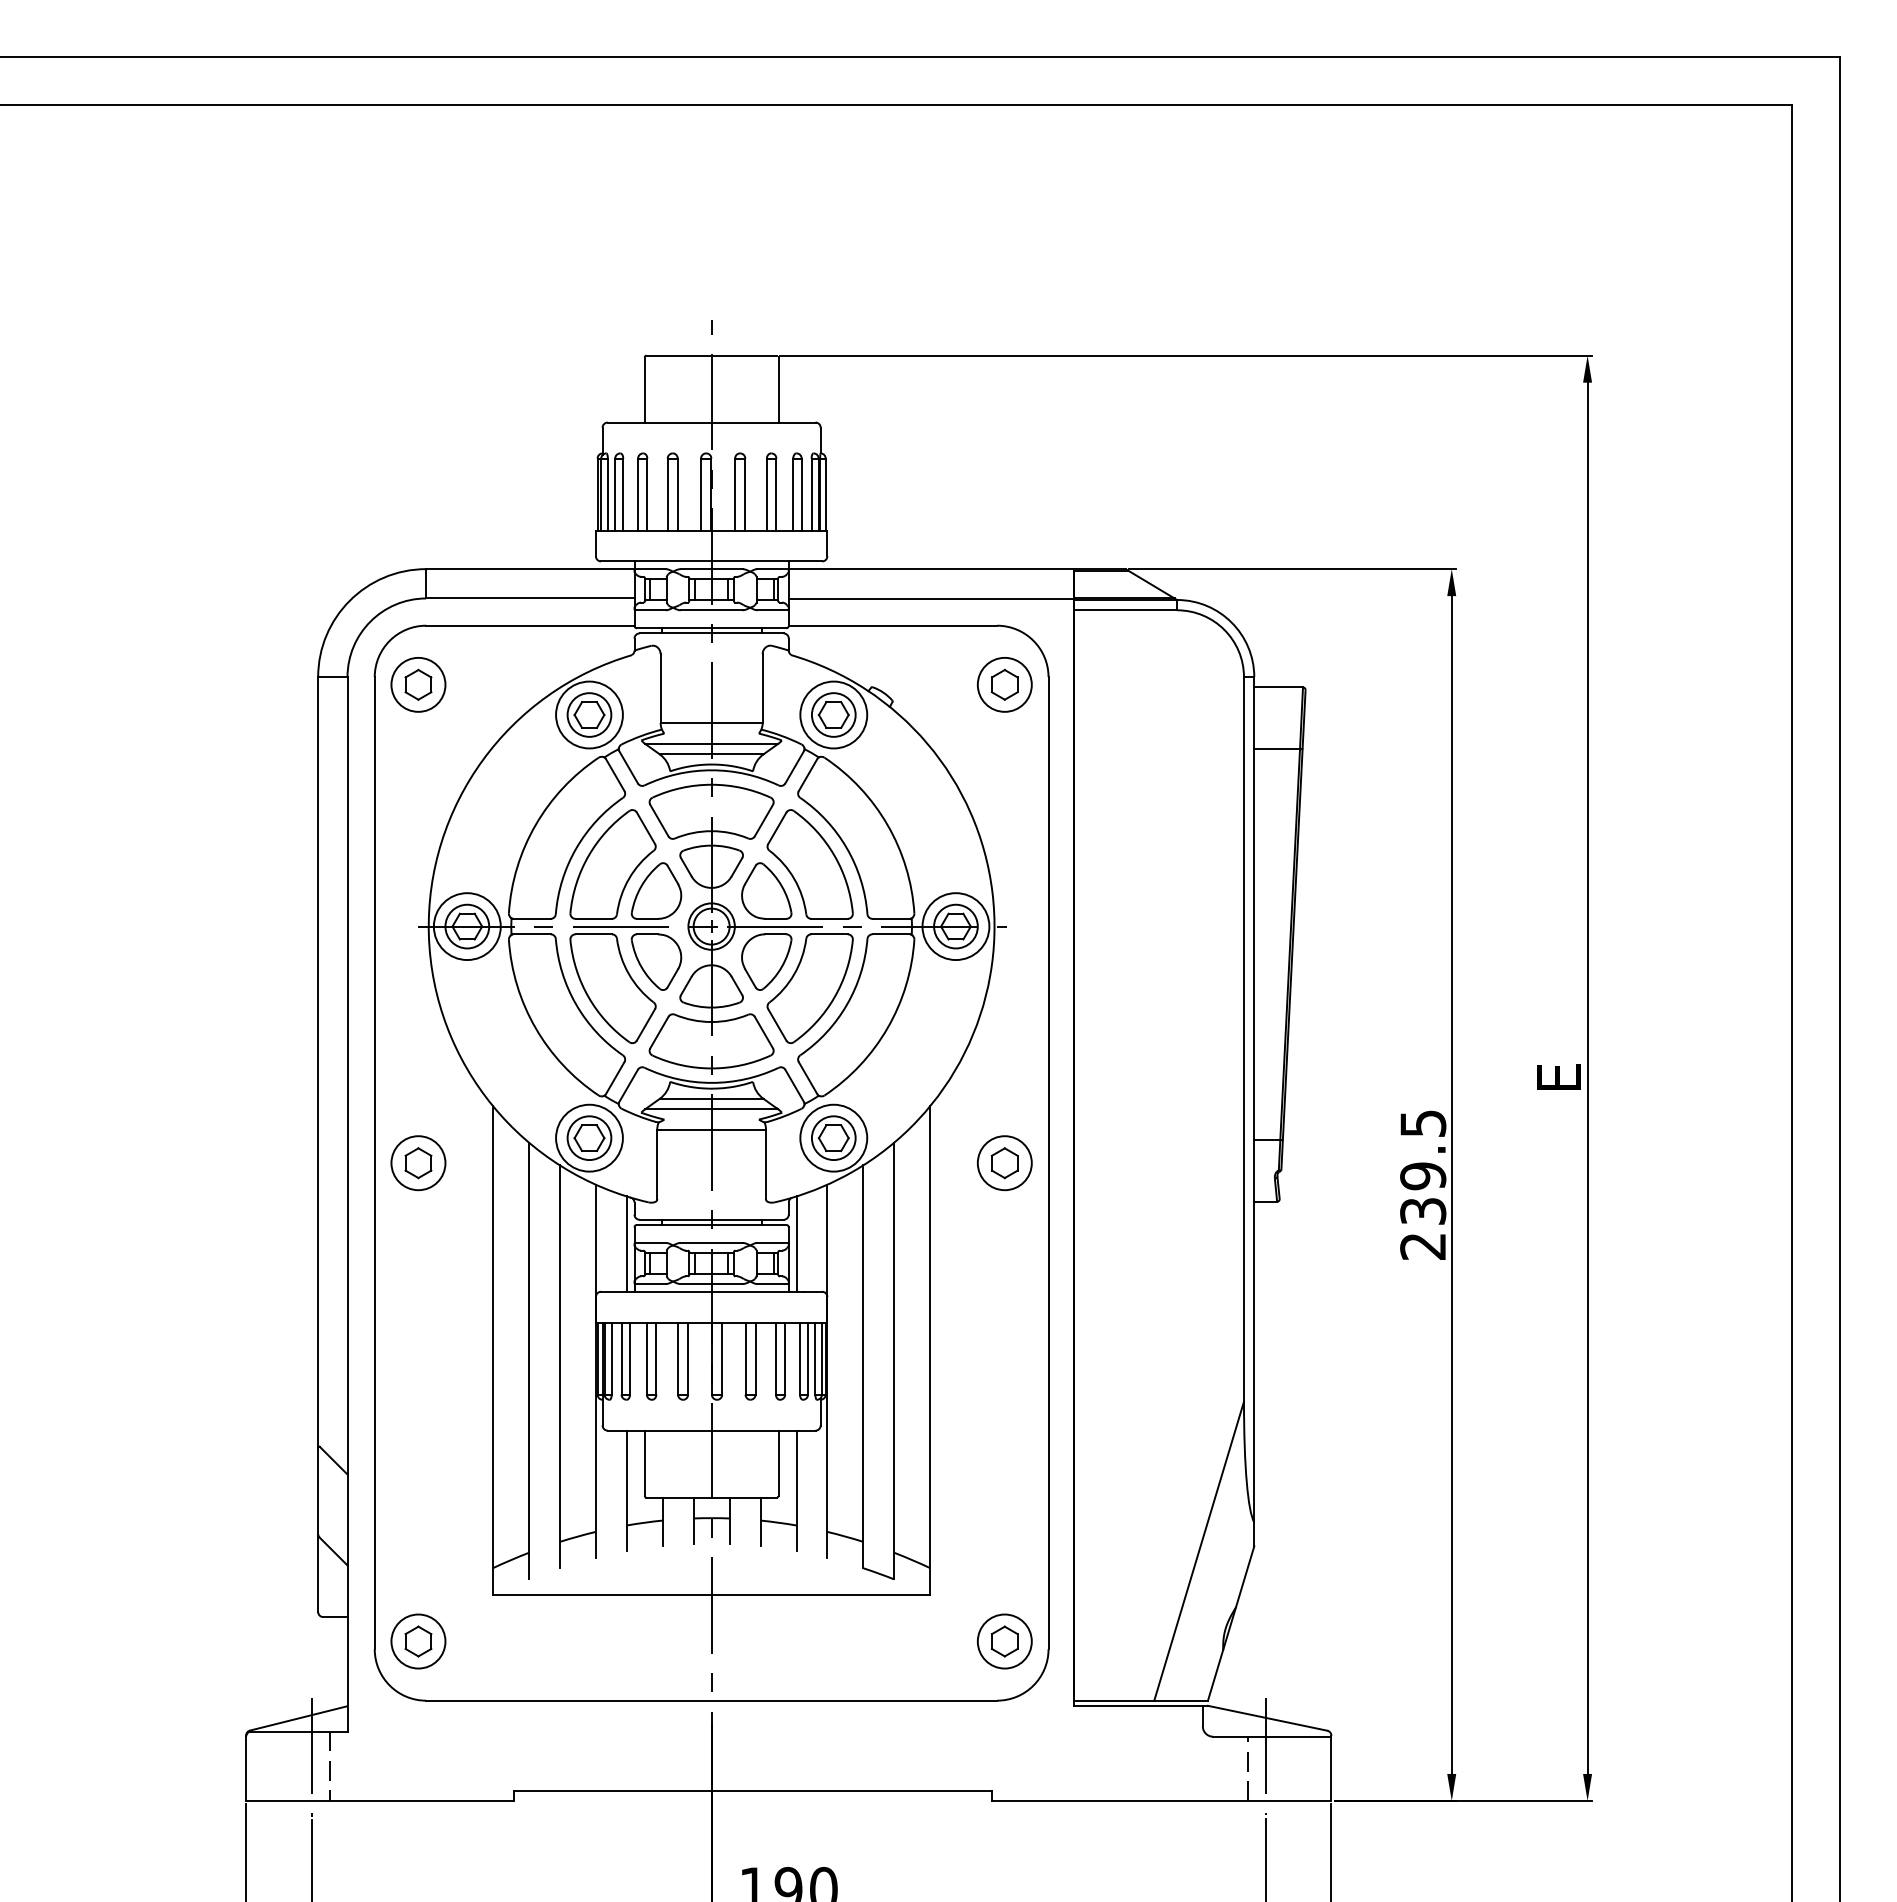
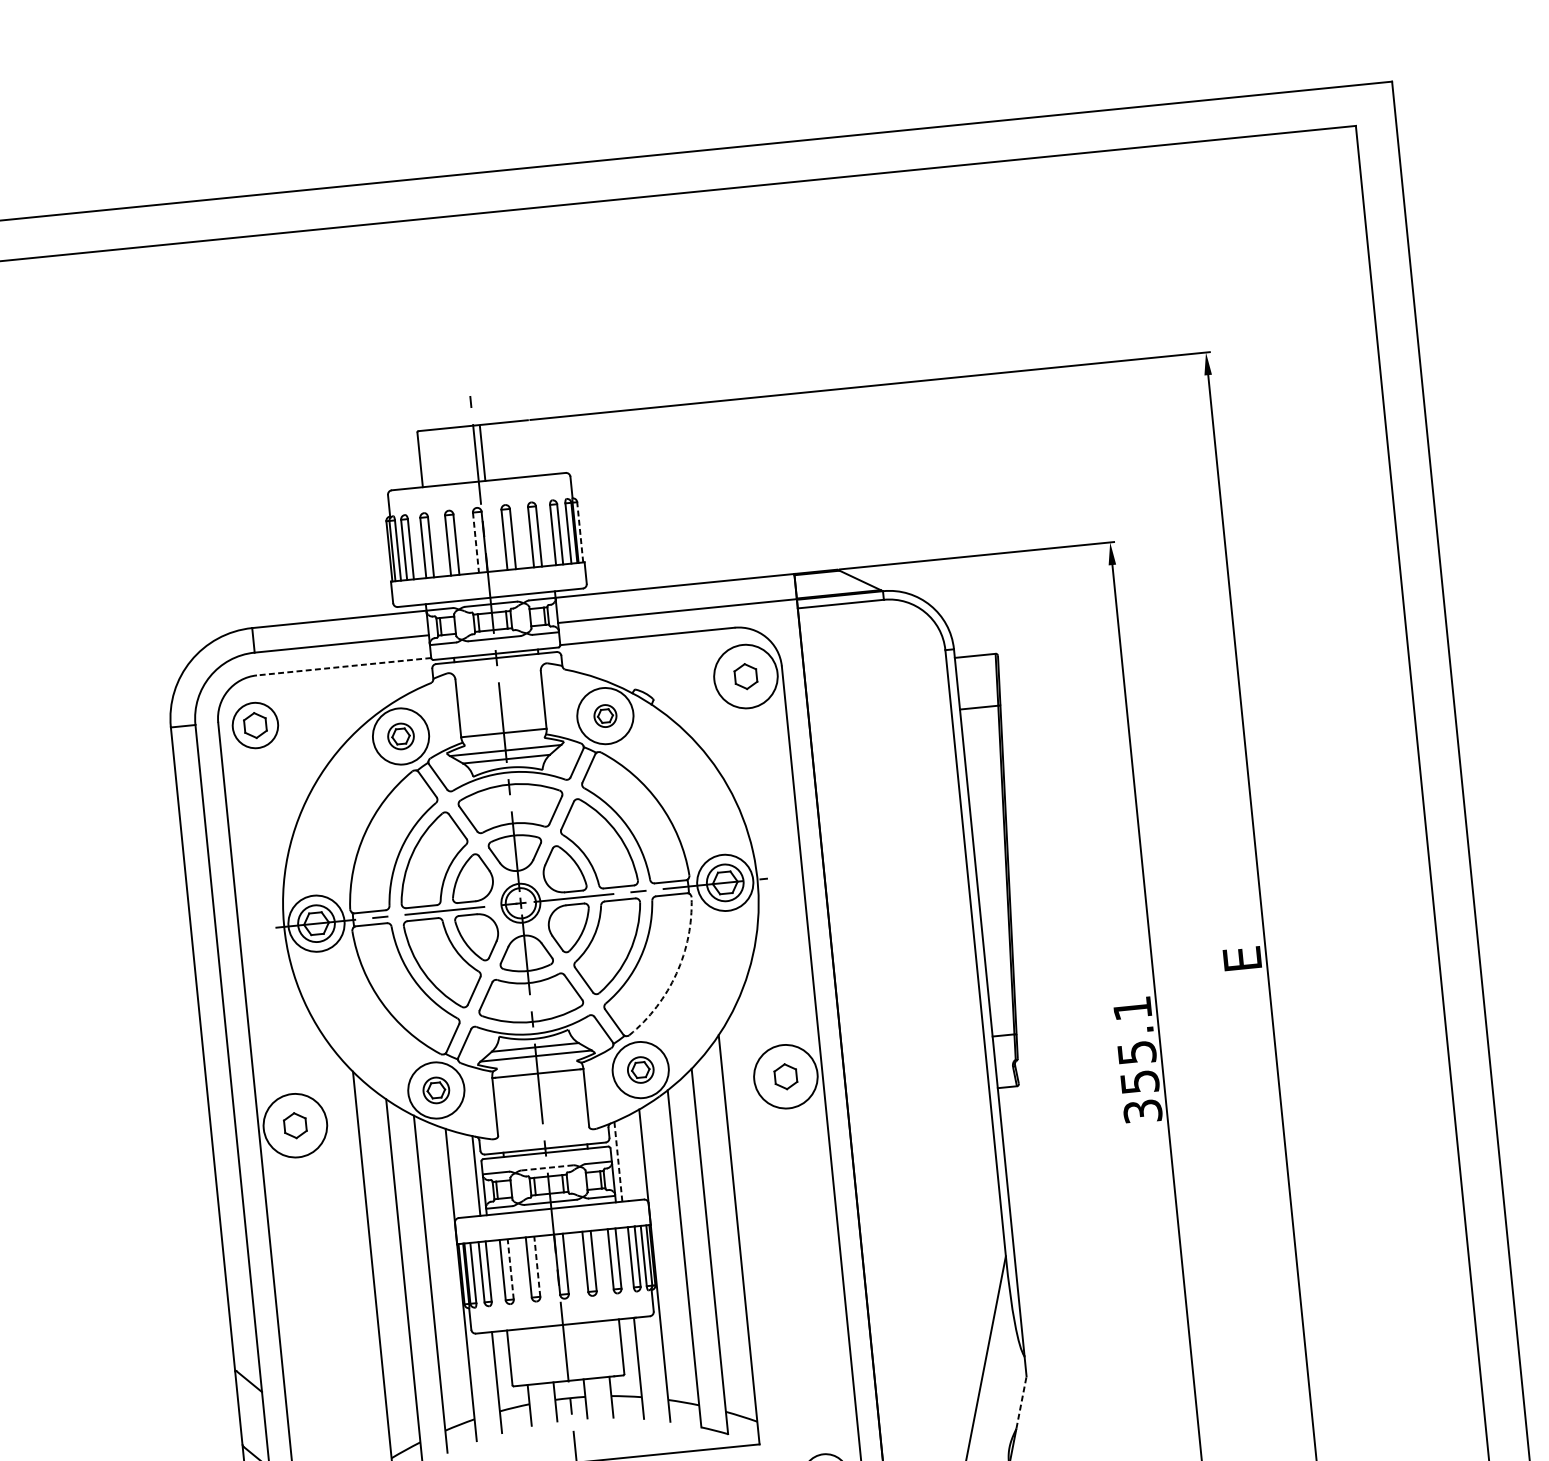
line: (778, 389) -> (482, 453), moved
line: (825, 494) -> (580, 532), solid -> dashed
line: (701, 495) -> (476, 543), solid -> dashed
line: (529, 625) -> (343, 666), solid -> dashed
circle: (1004, 684) -> (745, 676), size x1.4
part: (589, 714) -> (401, 736), size x0.7
part: (833, 714) -> (605, 715), size x0.6
arc: (887, 1028) -> (676, 973), solid -> dashed
part: (589, 1137) -> (436, 1089), size x0.7
part: (833, 1137) -> (640, 1069), size x0.7
circle: (418, 1163) -> (295, 1125), size x1.4
circle: (1004, 1163) -> (785, 1077), size x1.4
text: (1423, 1184) -> (1137, 1059), 239.5 -> 355.1
line: (711, 1242) -> (547, 1167), solid -> dashed
line: (796, 1244) -> (618, 1162), solid -> dashed
line: (656, 1358) -> (510, 1269), solid -> dashed
line: (688, 1358) -> (537, 1266), solid -> dashed
line: (1245, 1576) -> (1021, 1402), solid -> dashed

